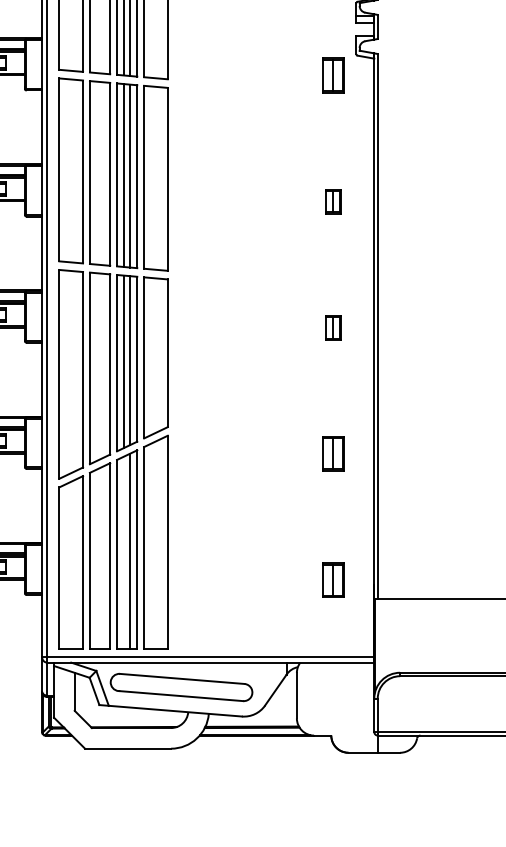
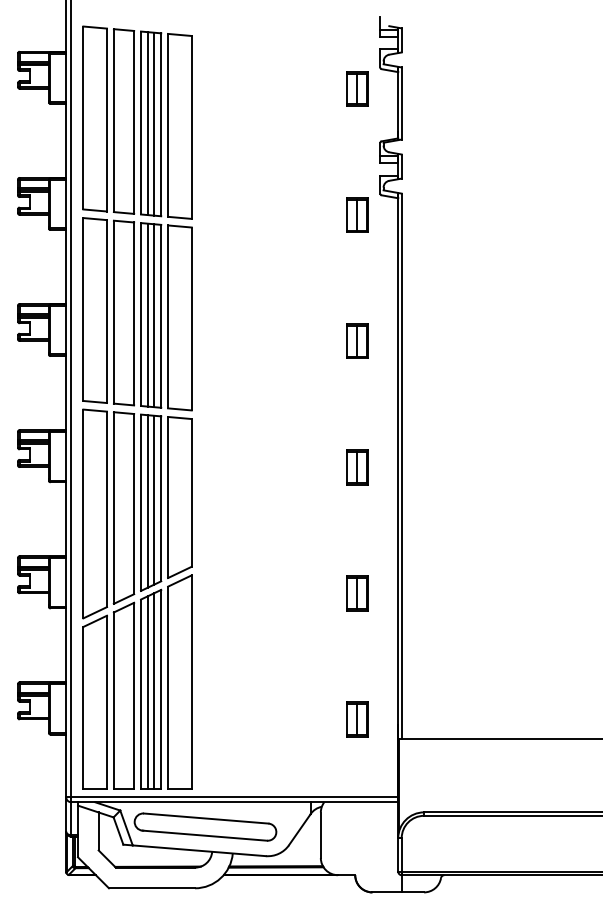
part: (333, 200) -> (357, 340), size x1.43
part: (333, 327) -> (357, 467), size x1.43
line: (123, 552) -> (147, 692), added

